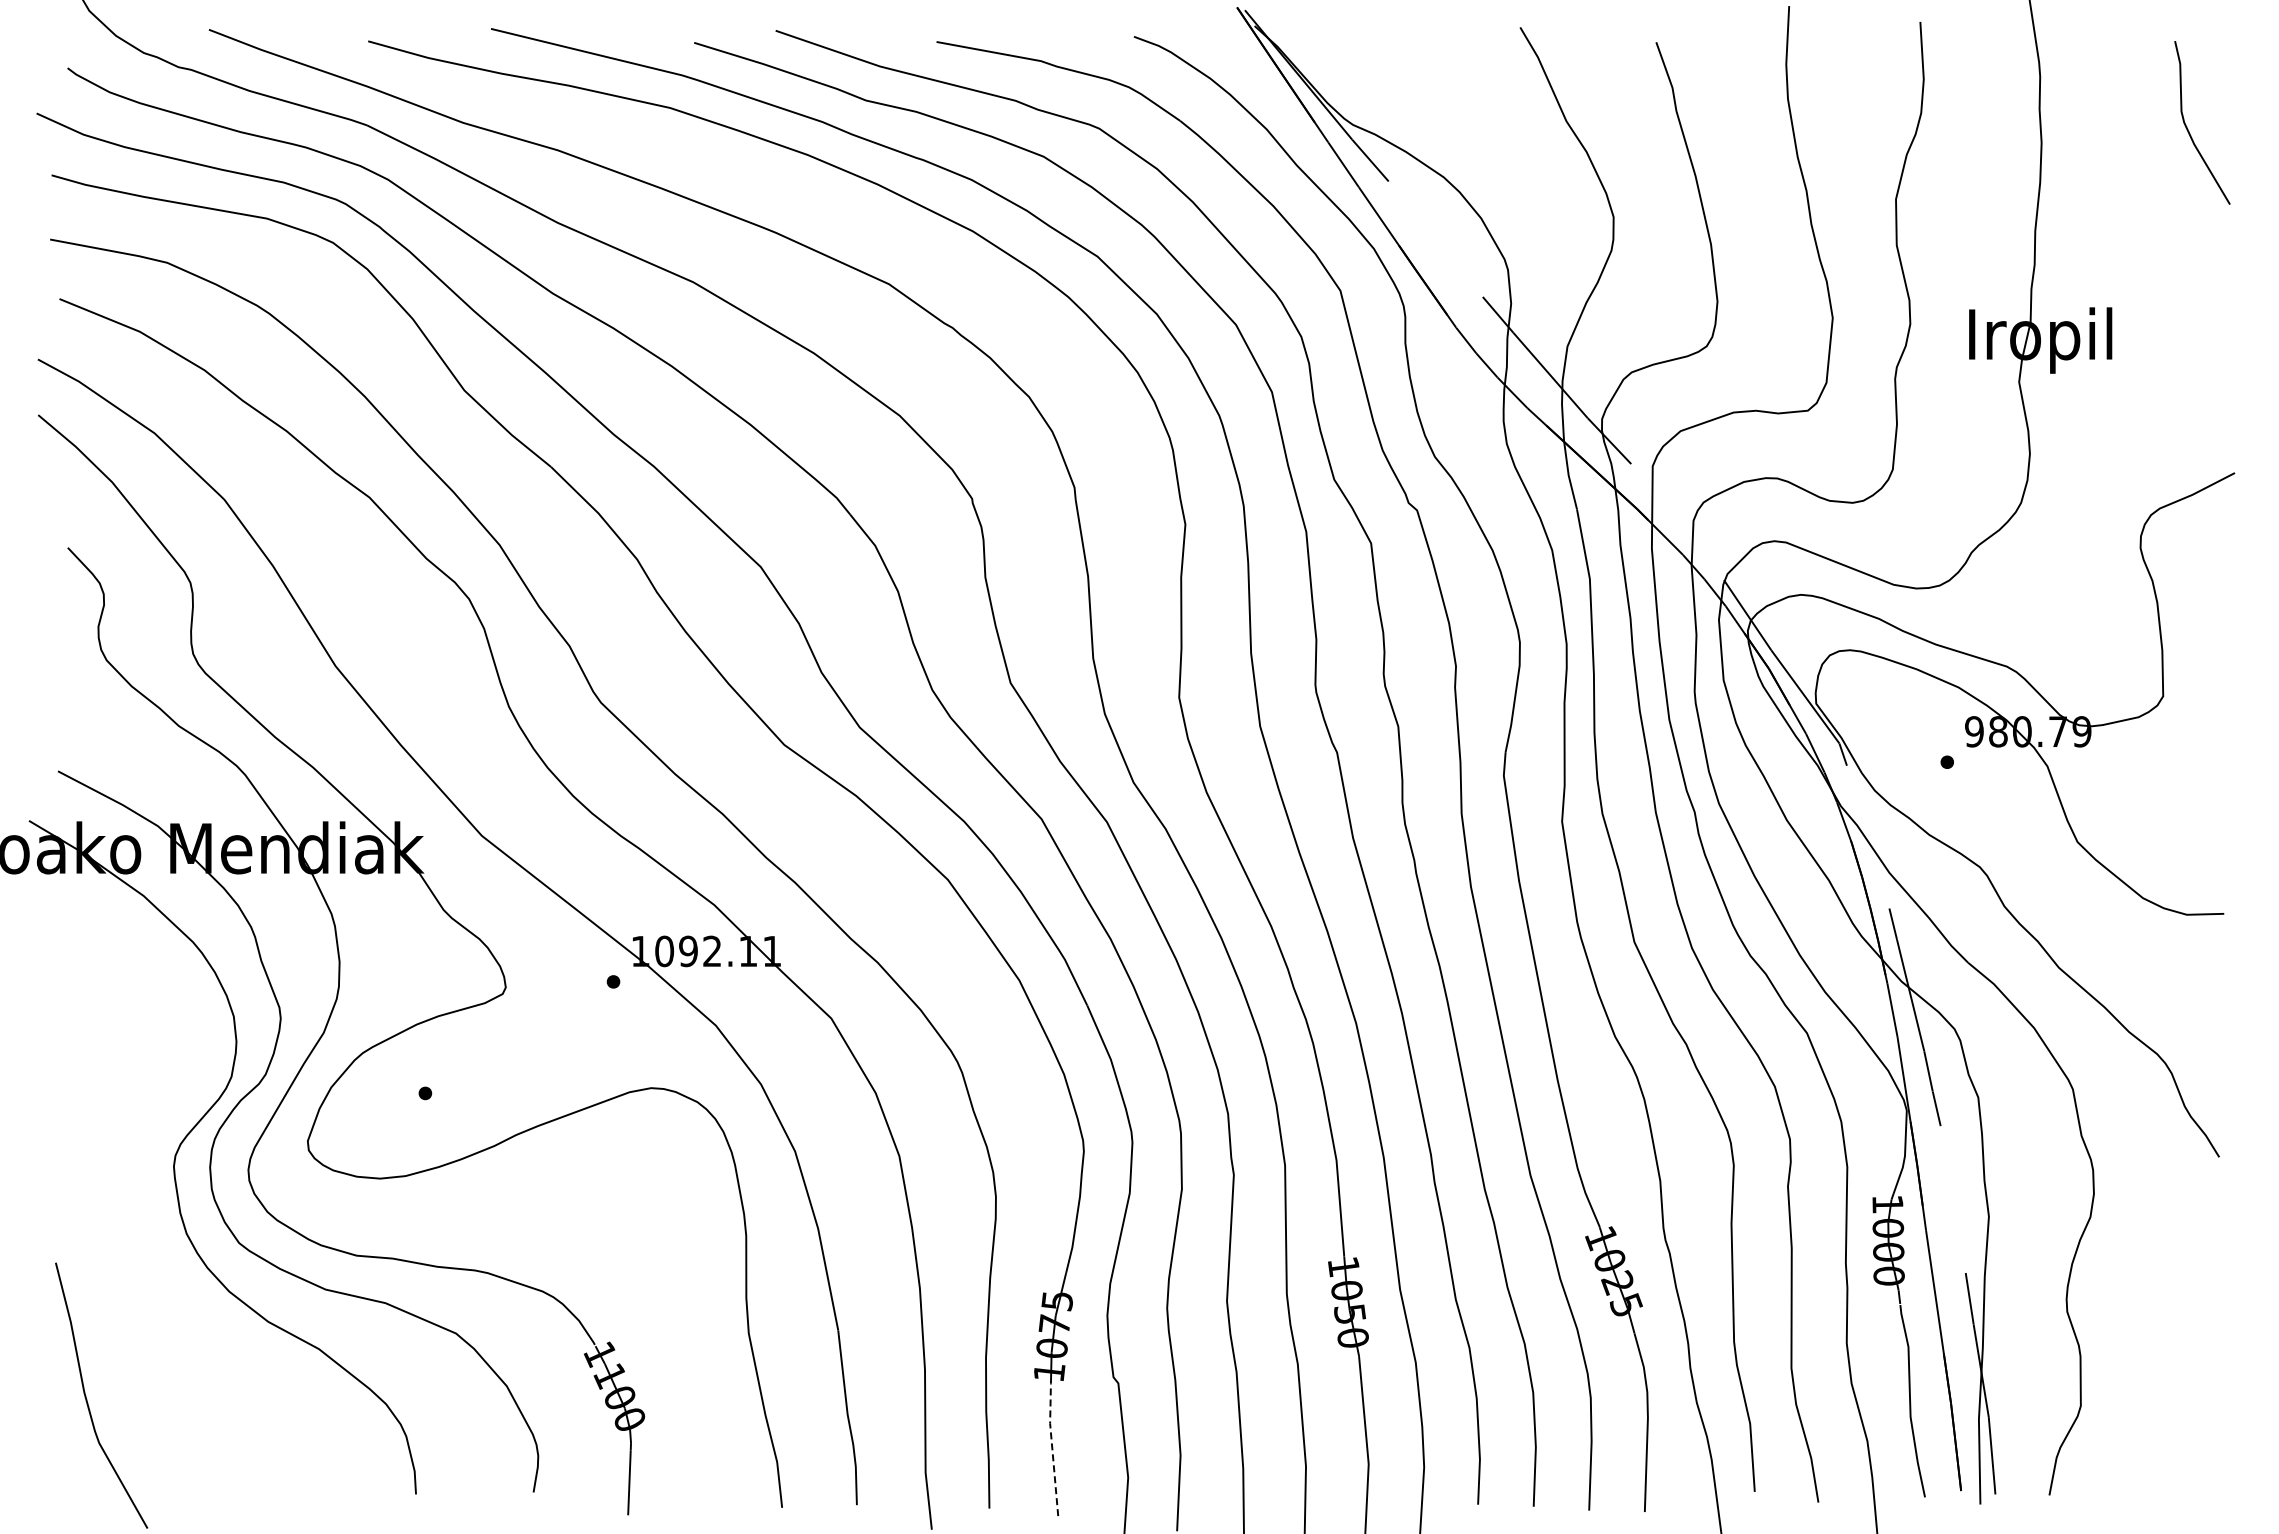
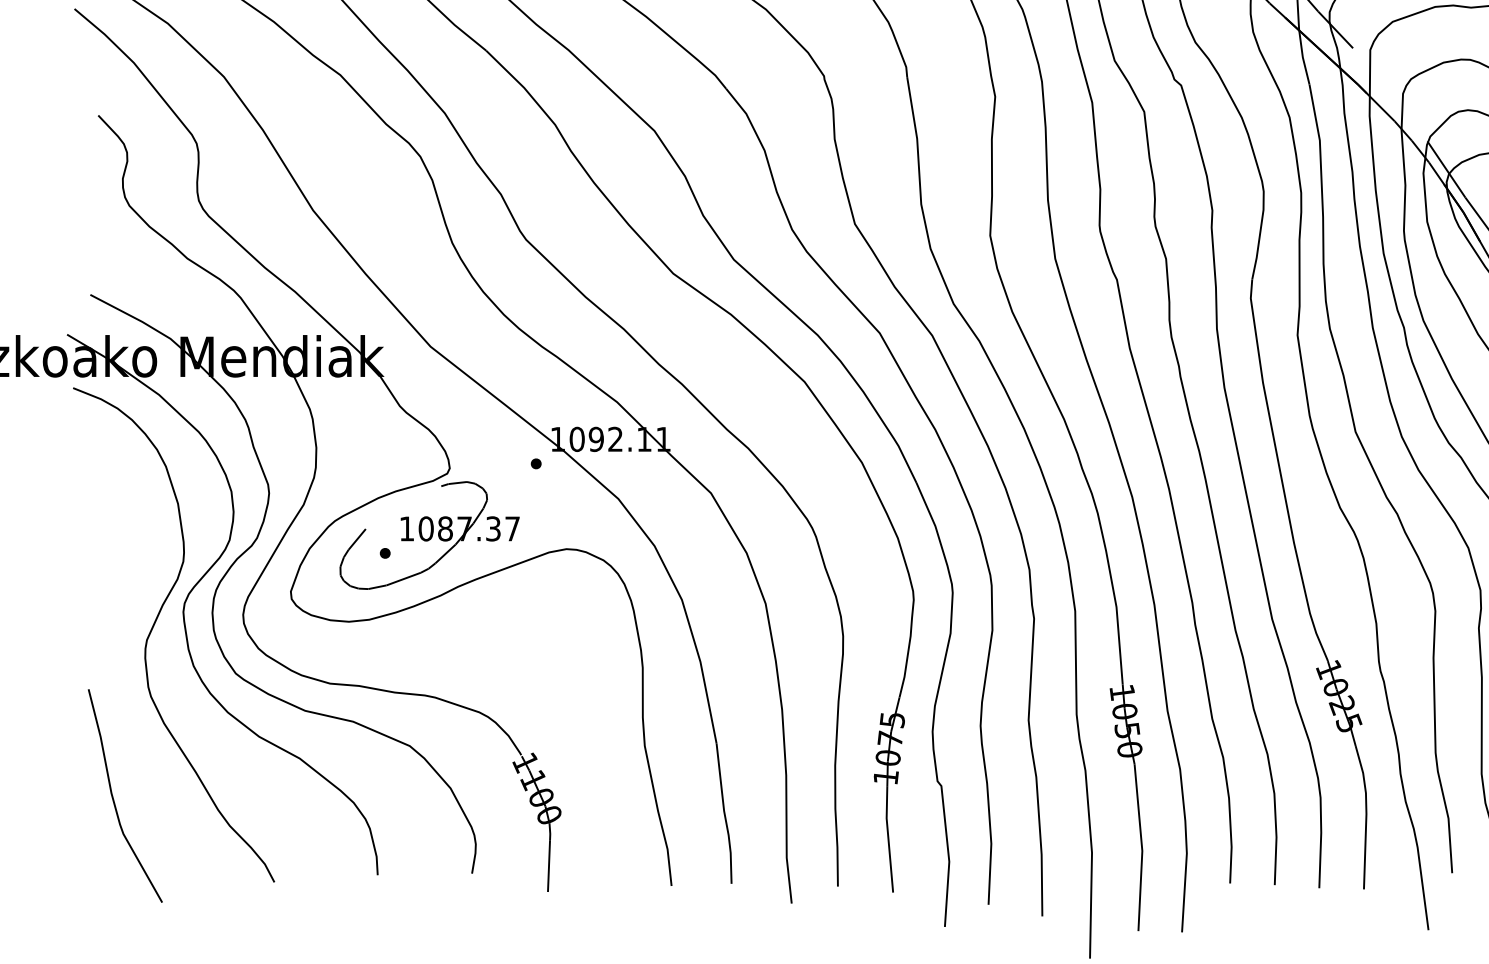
part: (480, 1070) -> (429, 534), added
curve: (138, 1182) -> (154, 624), added
line: (1052, 1448) -> (888, 838), dashed -> solid

